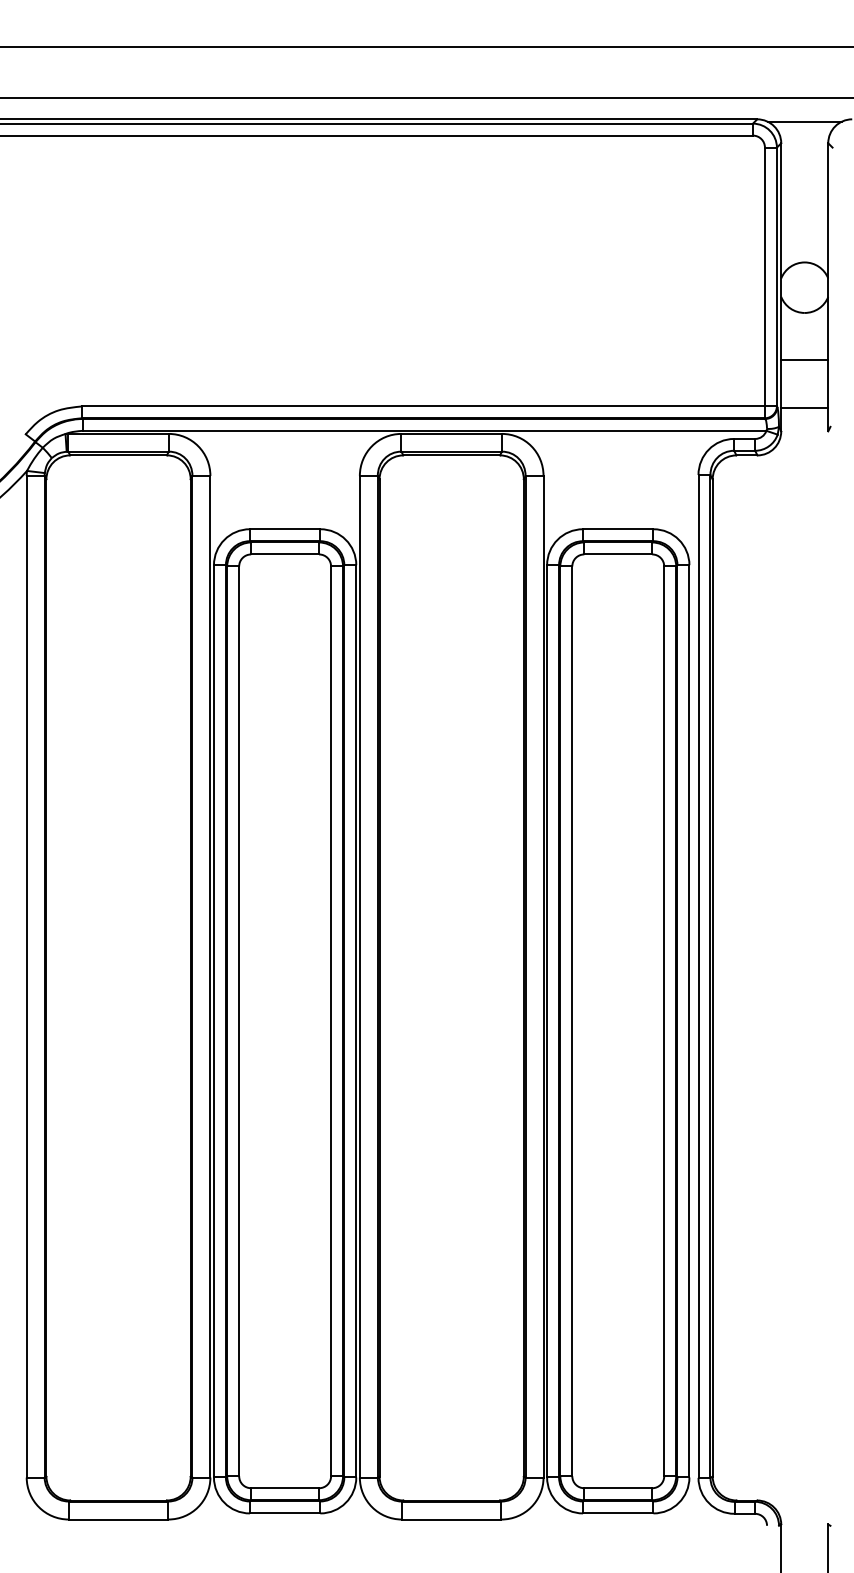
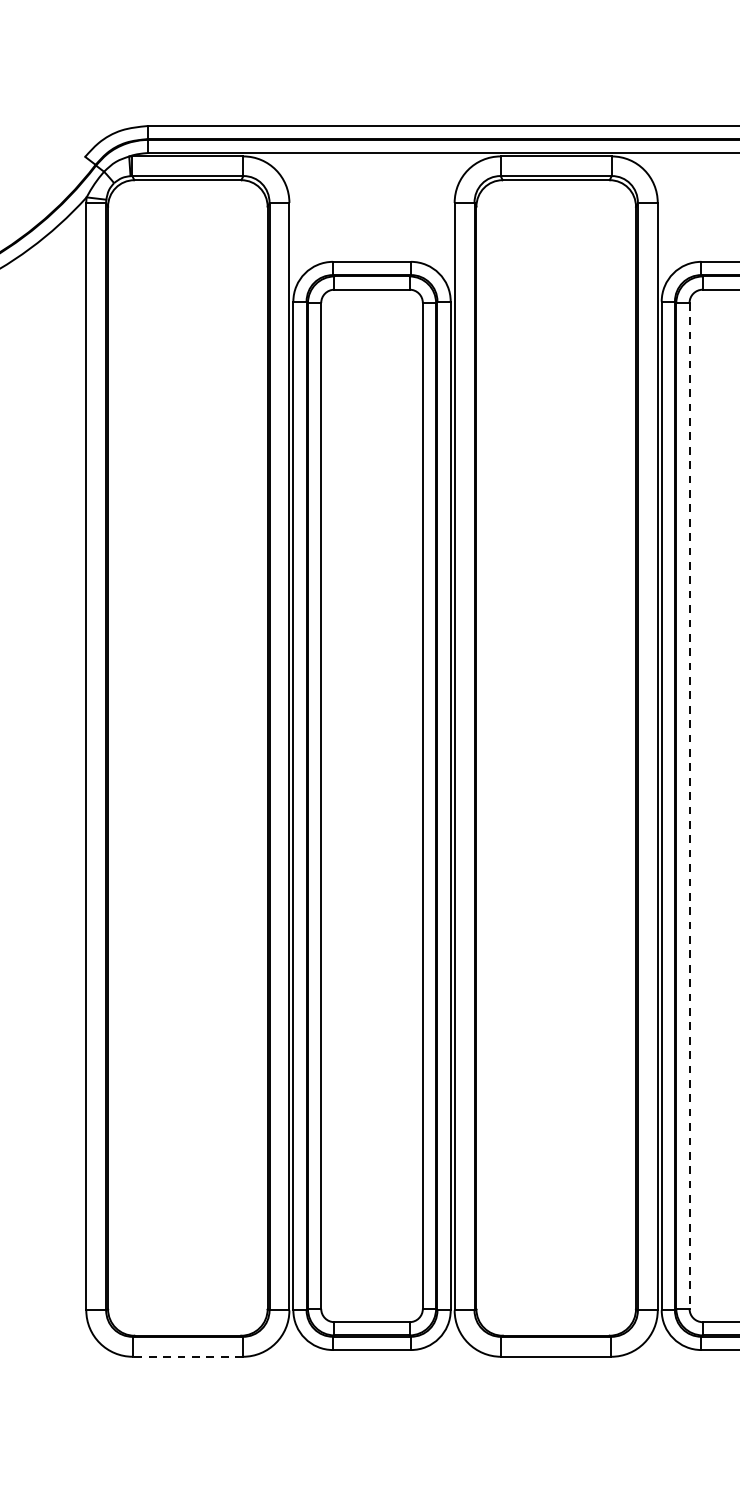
line: (572, 1021) -> (689, 806), solid -> dashed
line: (118, 1519) -> (187, 1356), solid -> dashed

